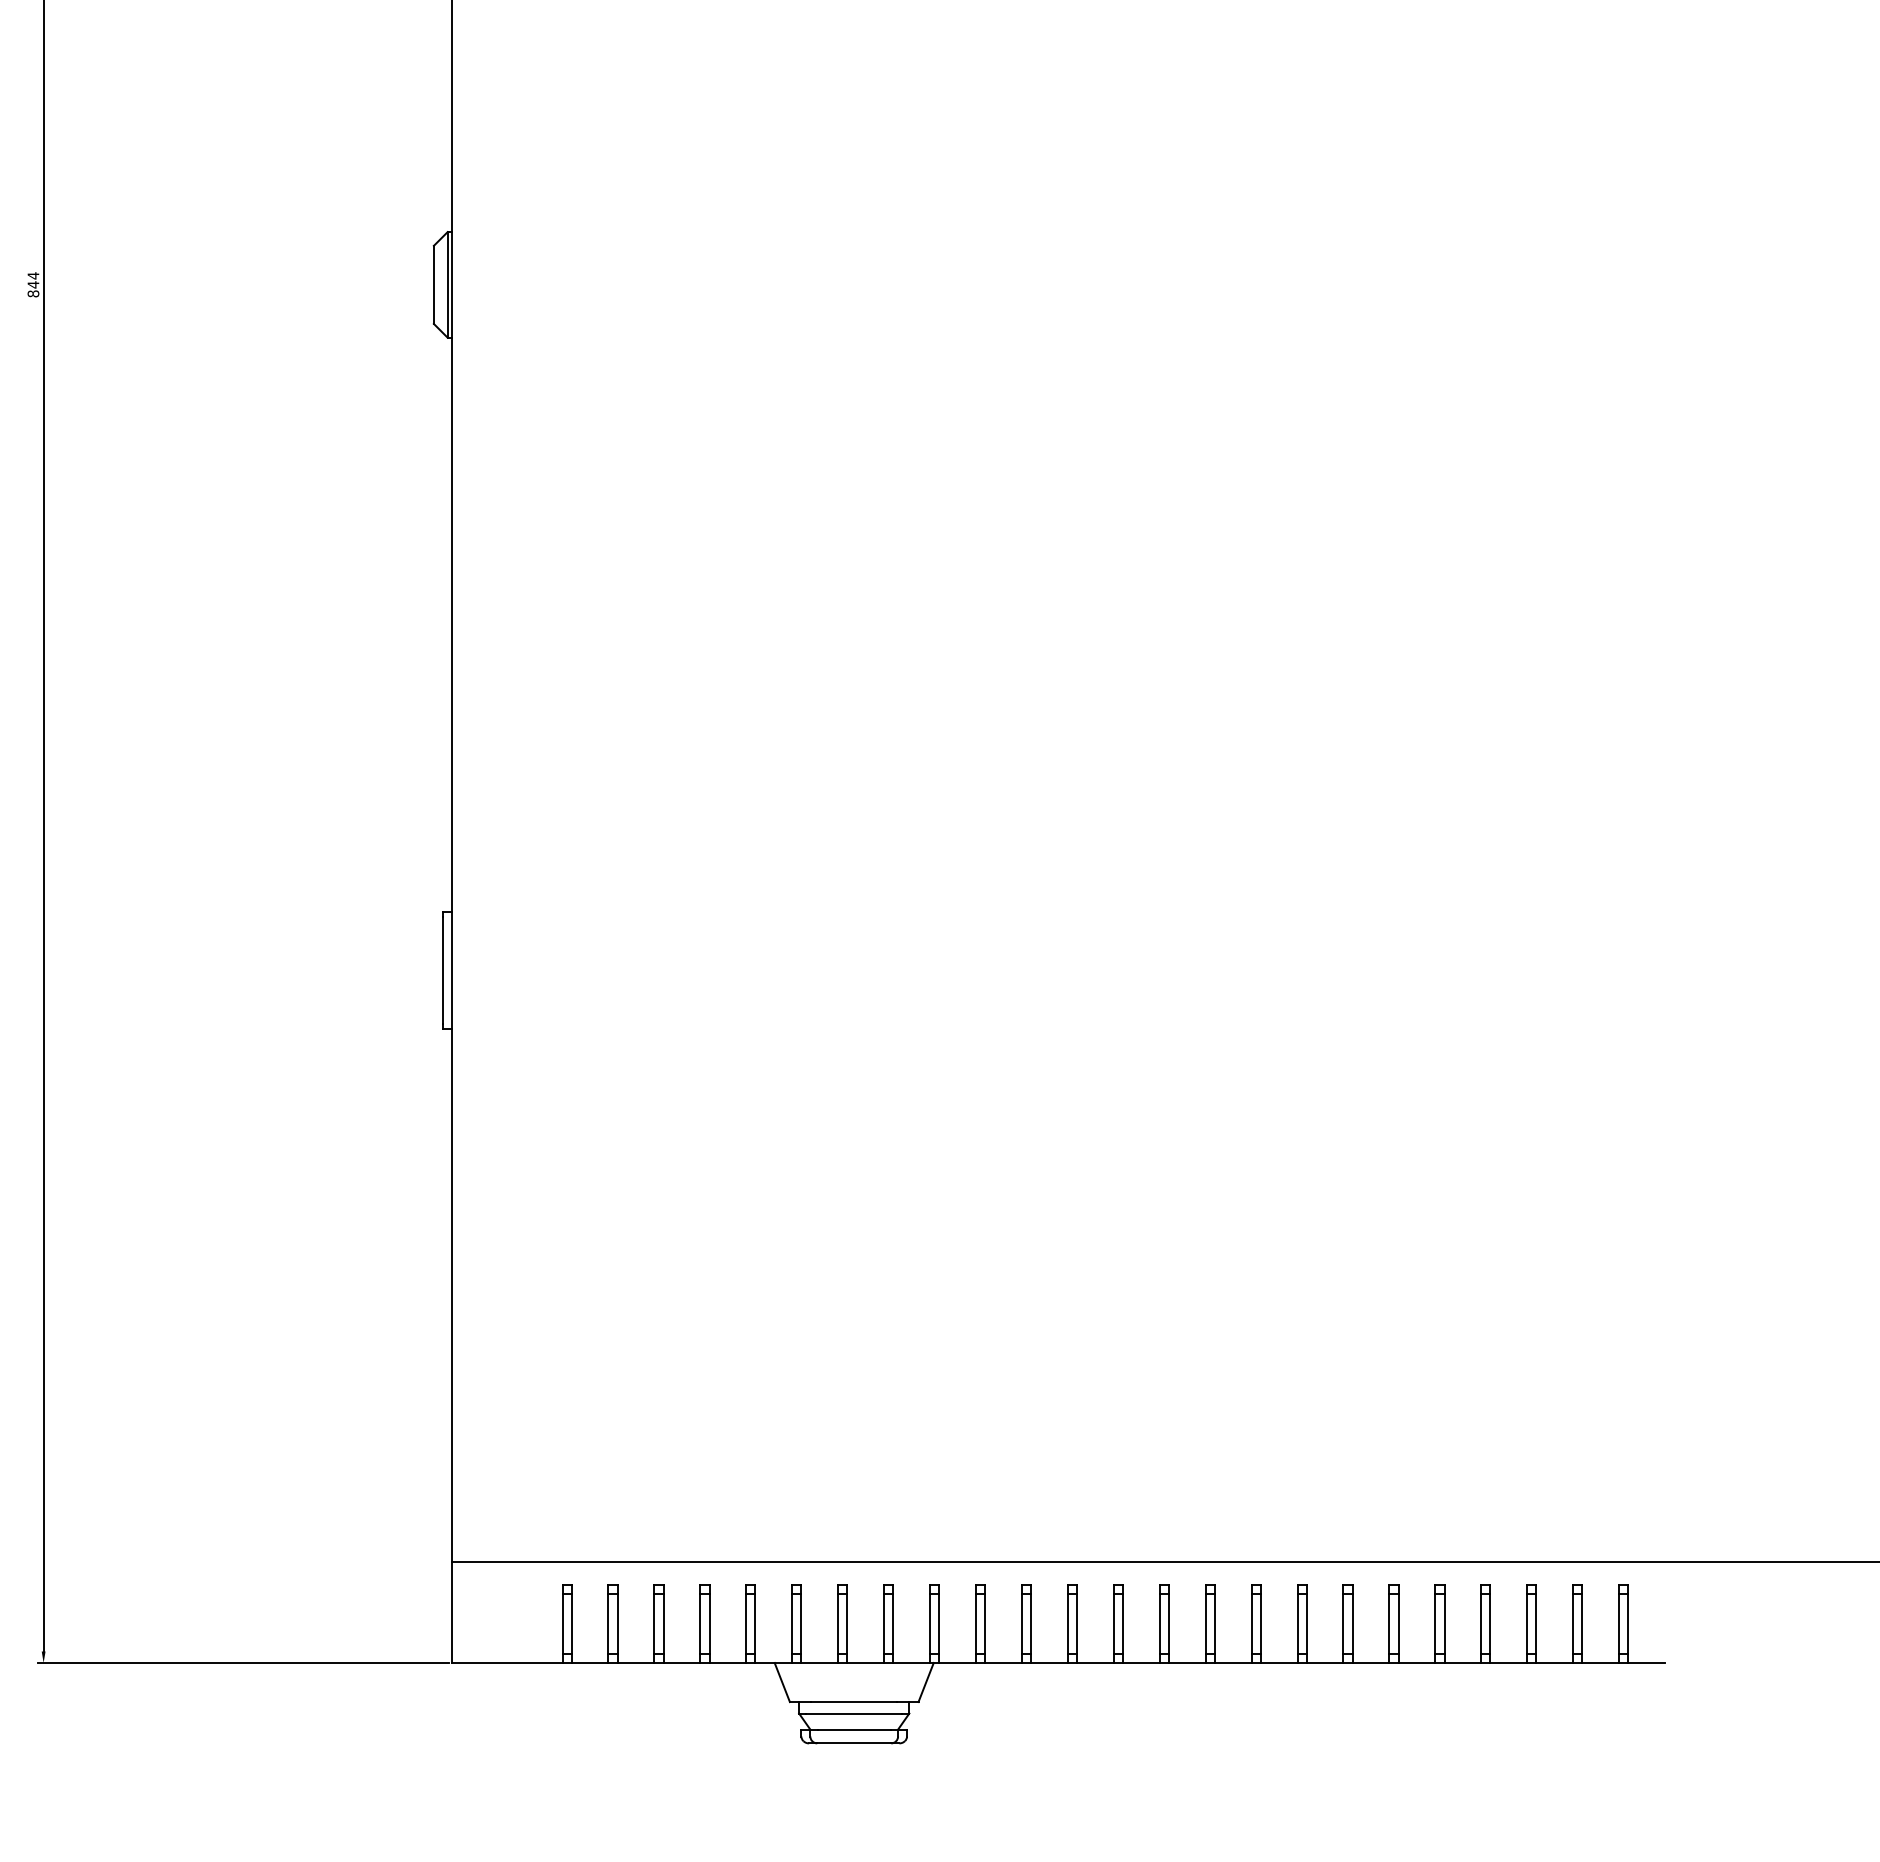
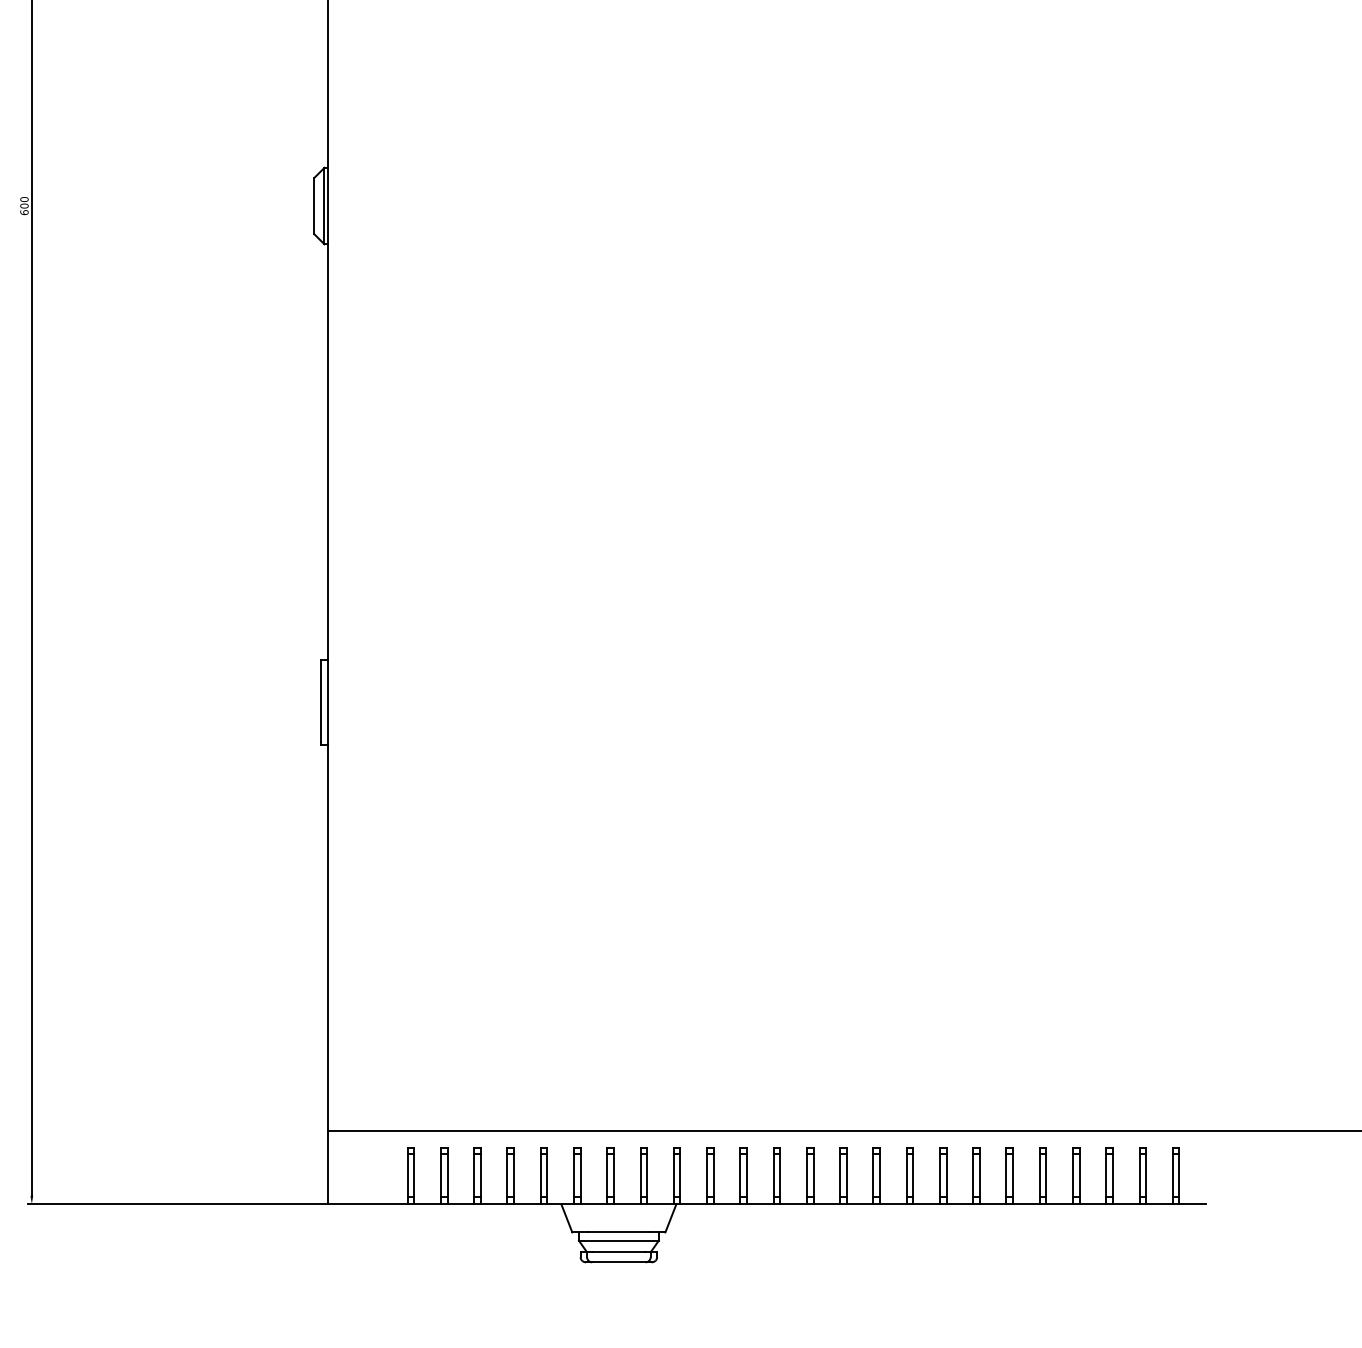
text: (33, 284) -> (24, 205), 844 -> 600

